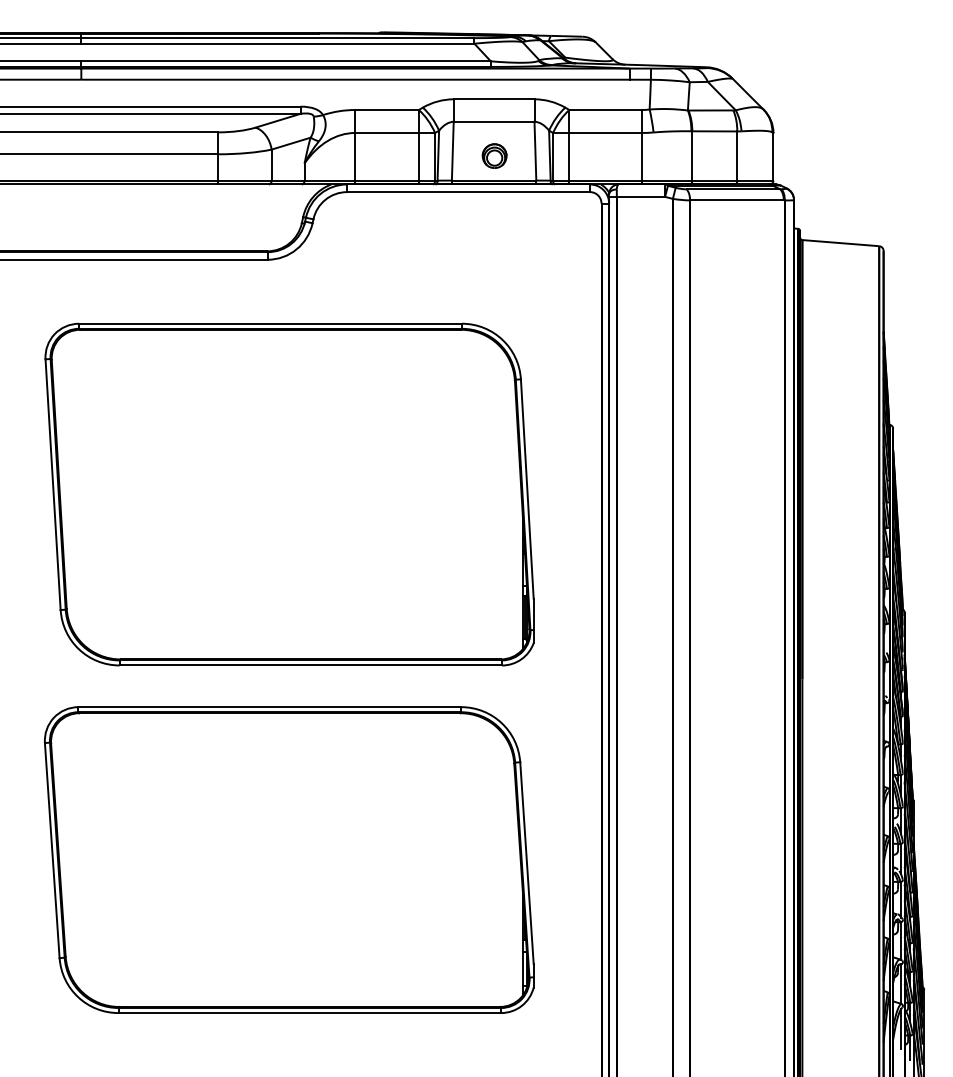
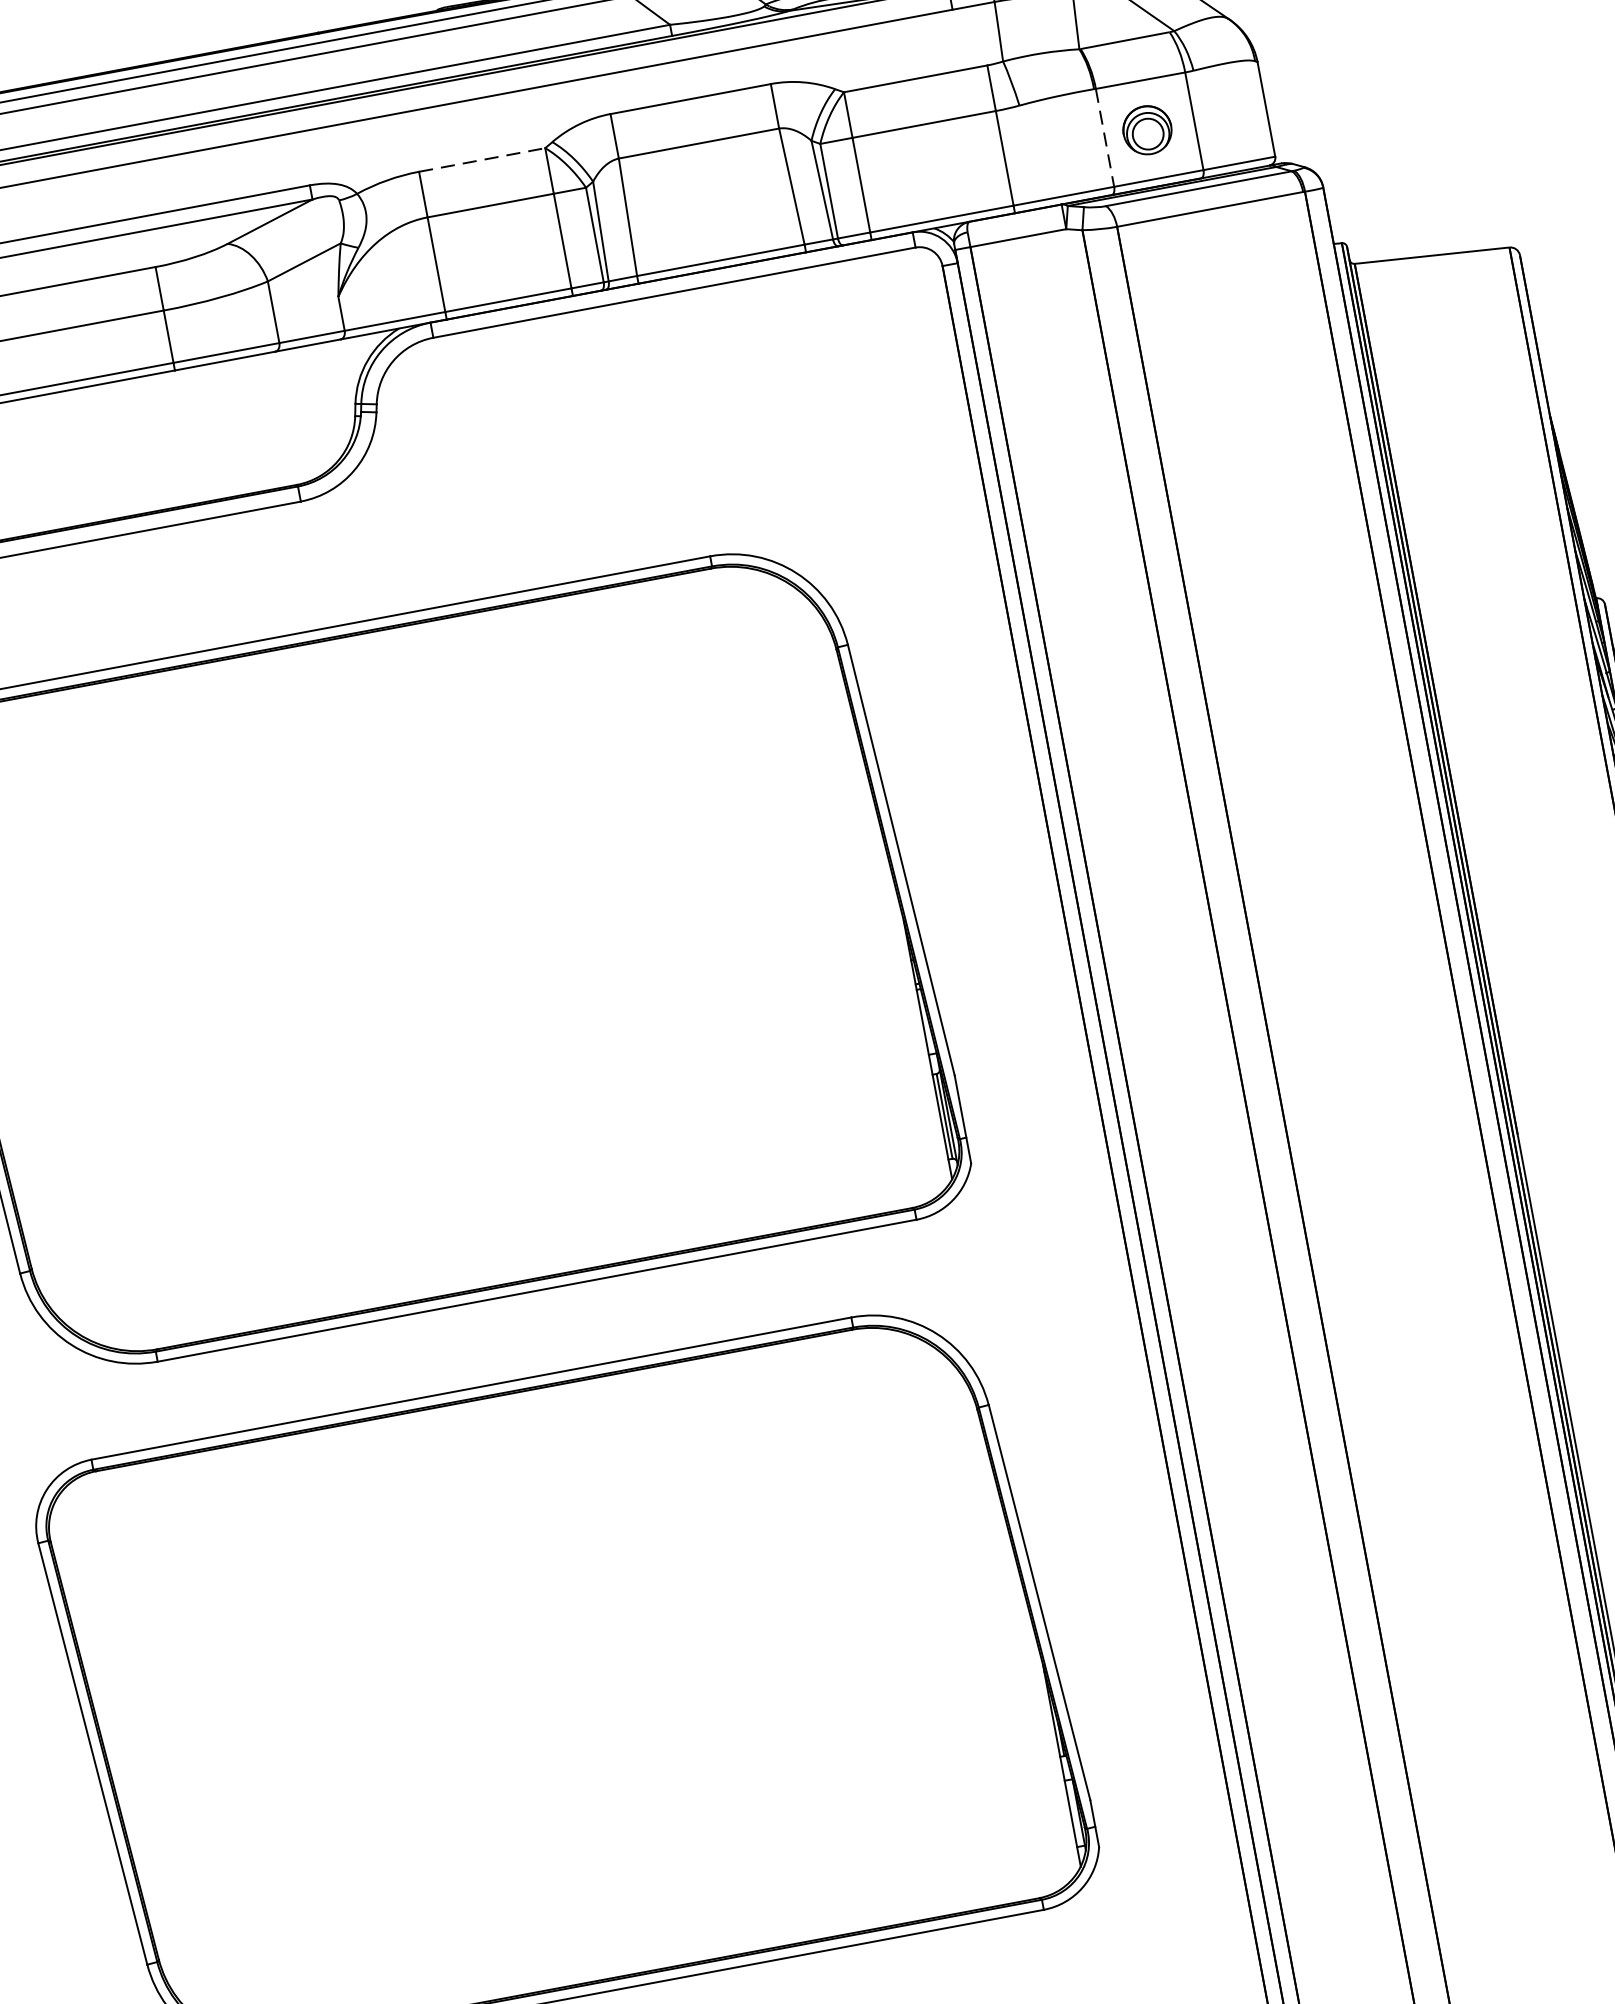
line: (387, 110) -> (483, 160), solid -> dashed
part: (494, 155) -> (1146, 129), moved
line: (692, 155) -> (1105, 136), solid -> dashed

